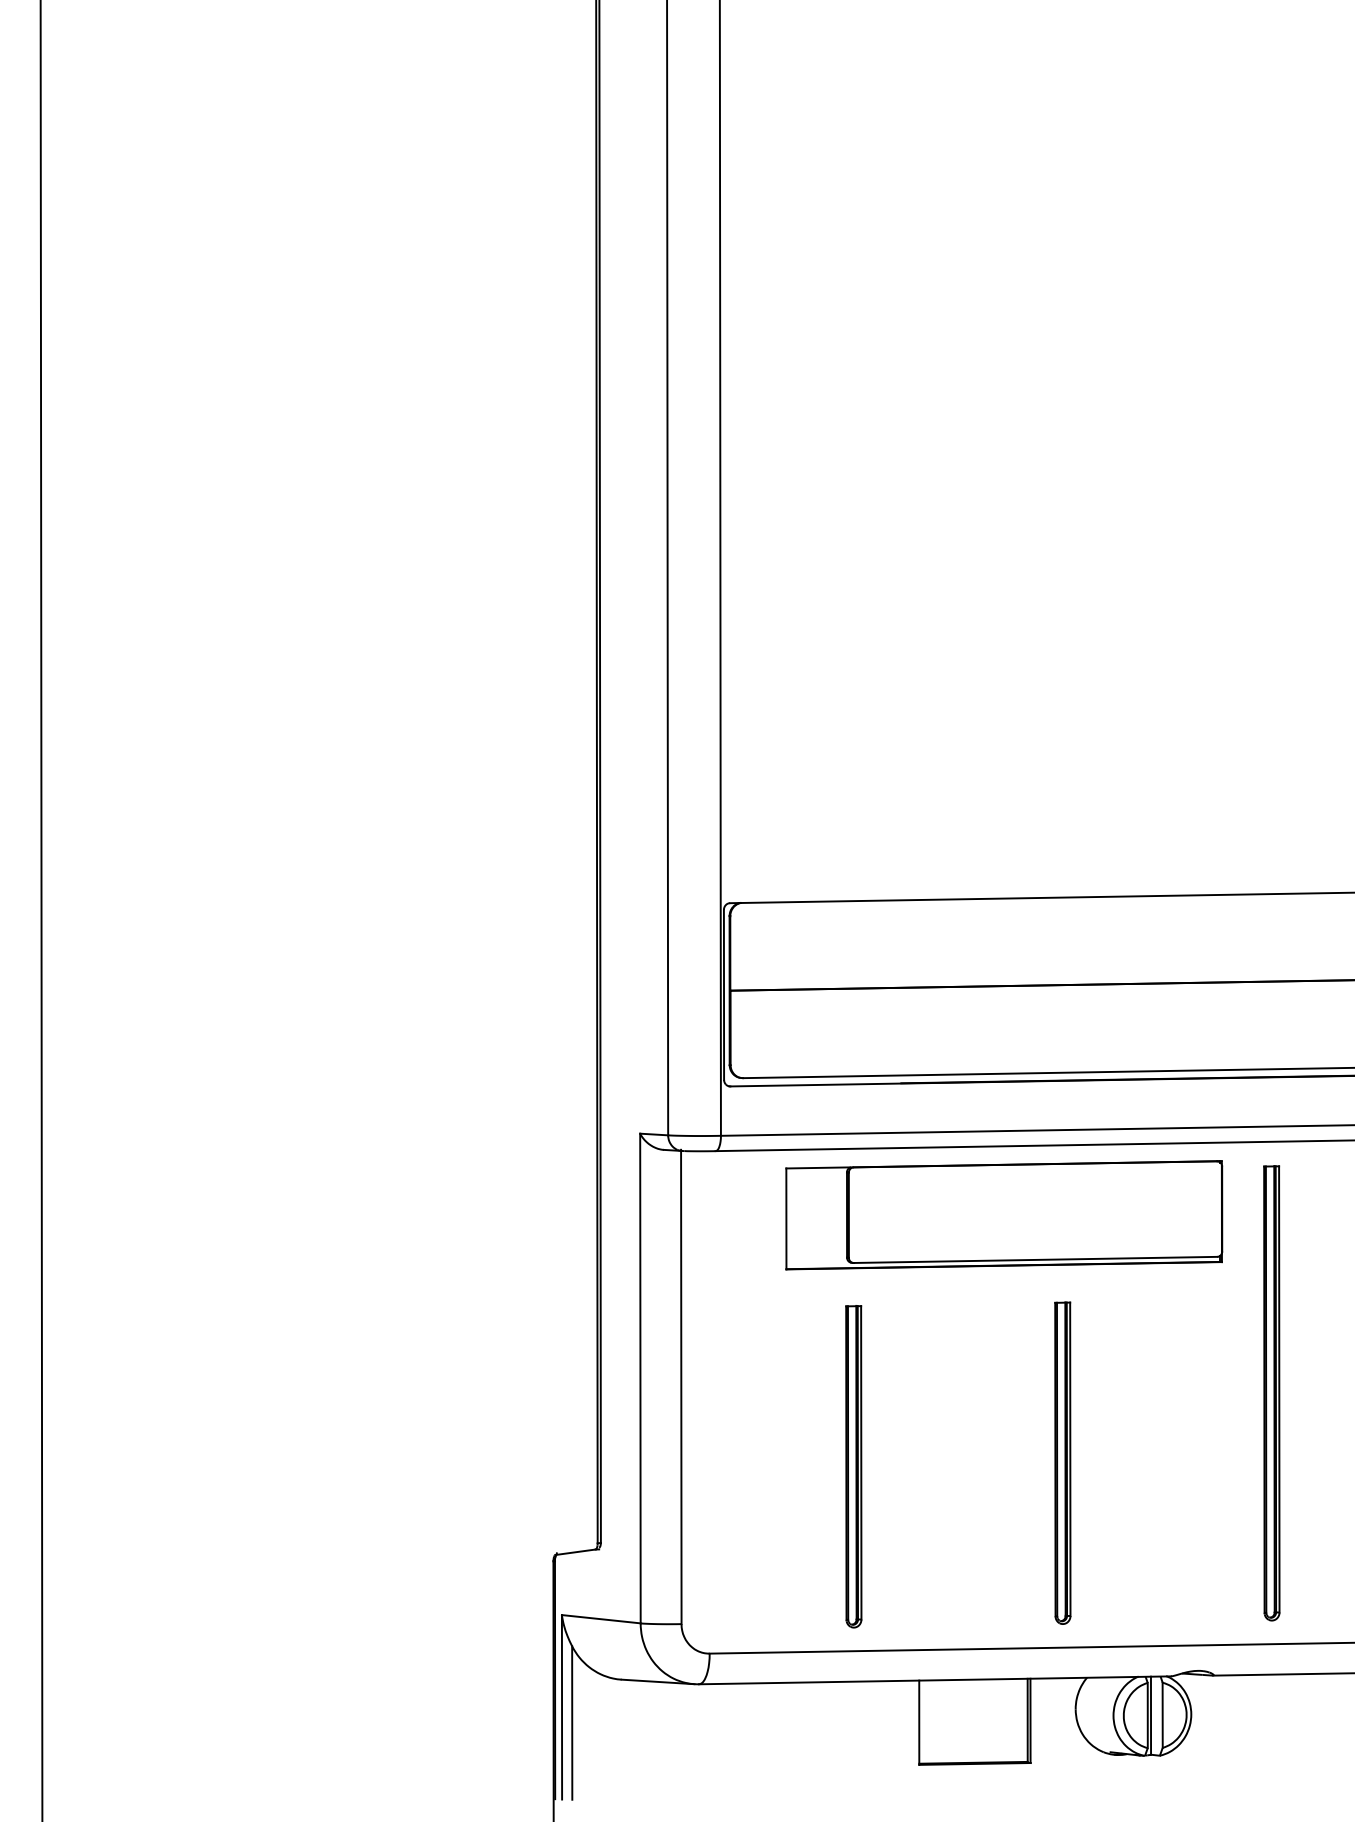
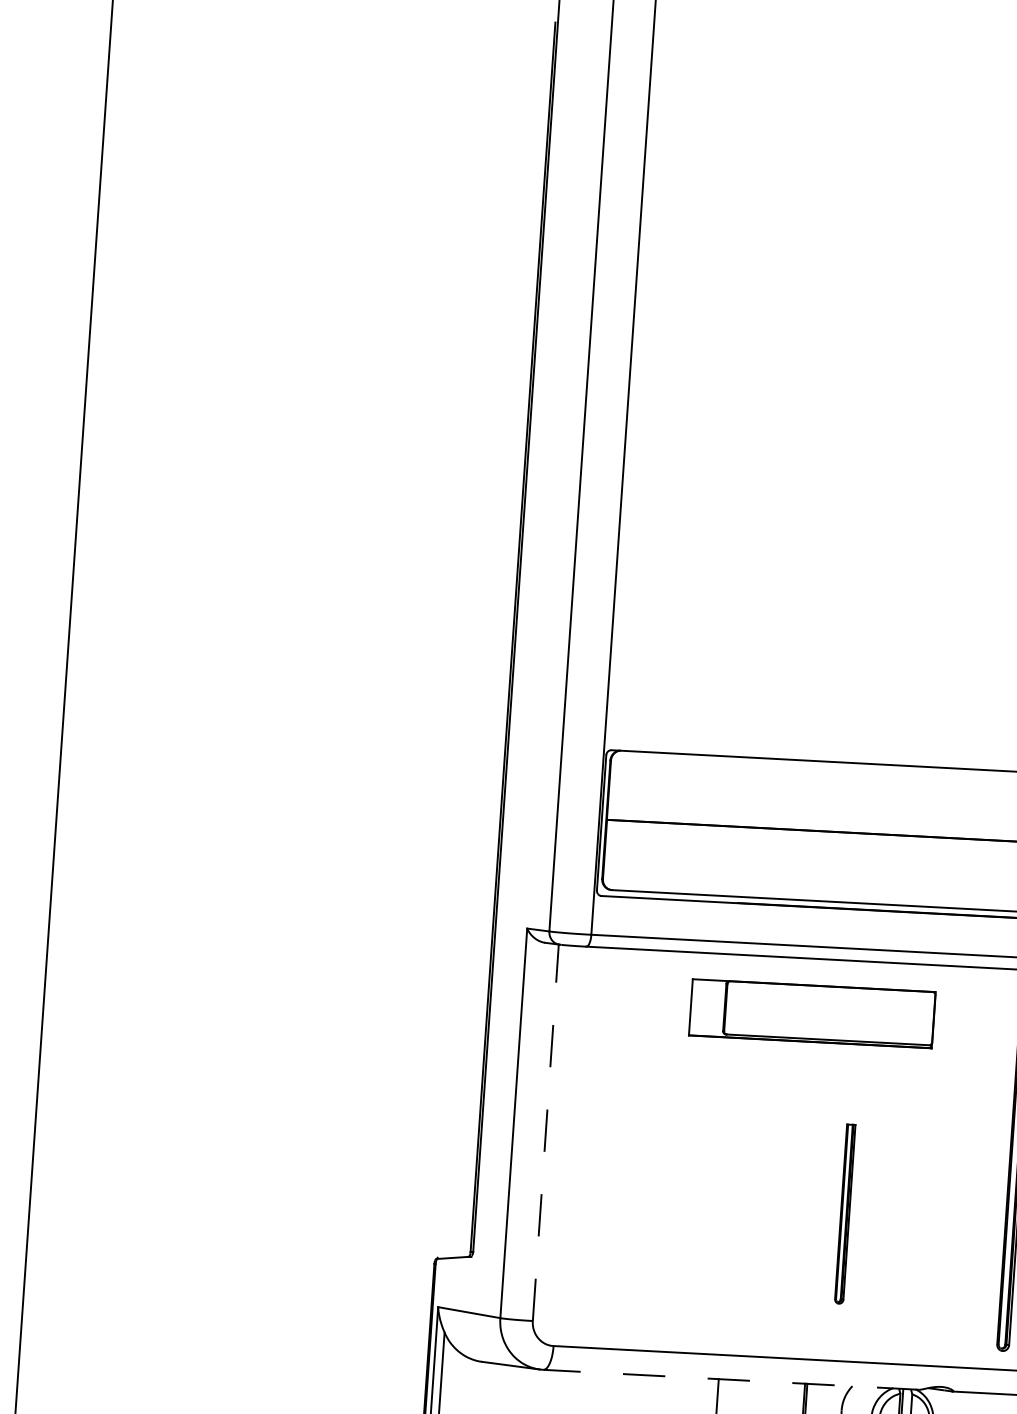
part: (1004, 1215) -> (812, 1013), size x0.7
line: (681, 1386) -> (546, 1131), solid -> dashed
part: (1062, 1462) -> (844, 1213), size x0.7
part: (853, 1466) -> (678, 1205), removed
line: (934, 1680) -> (730, 1379), solid -> dashed

